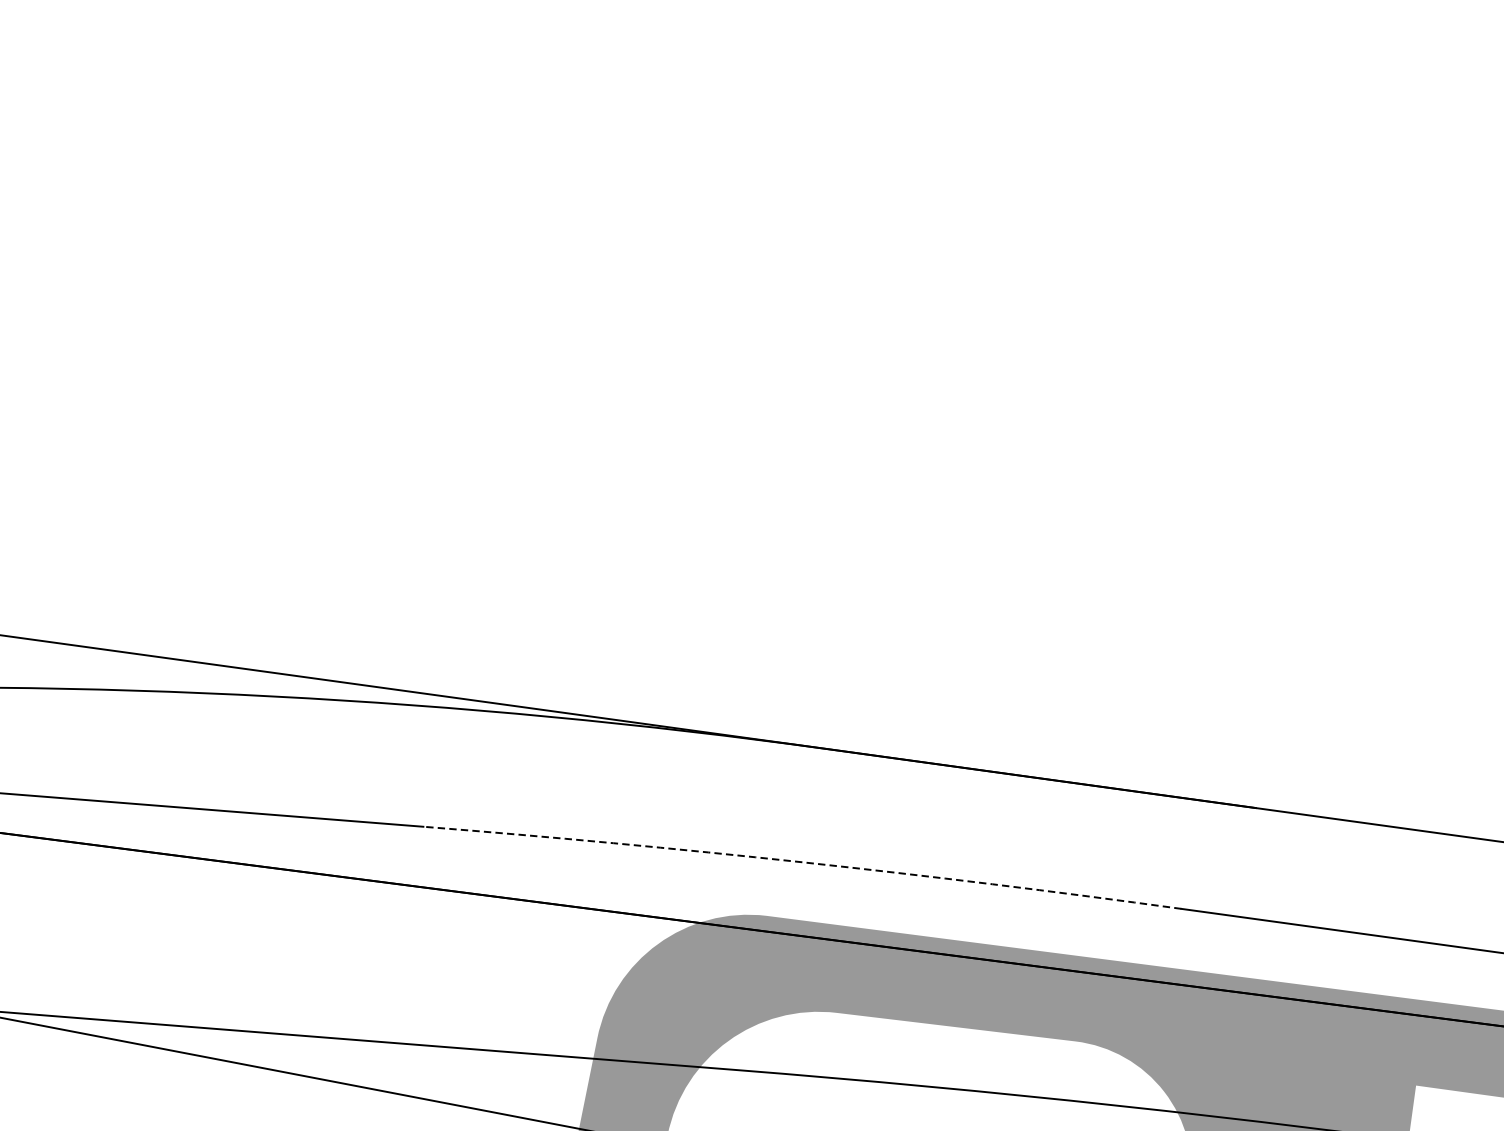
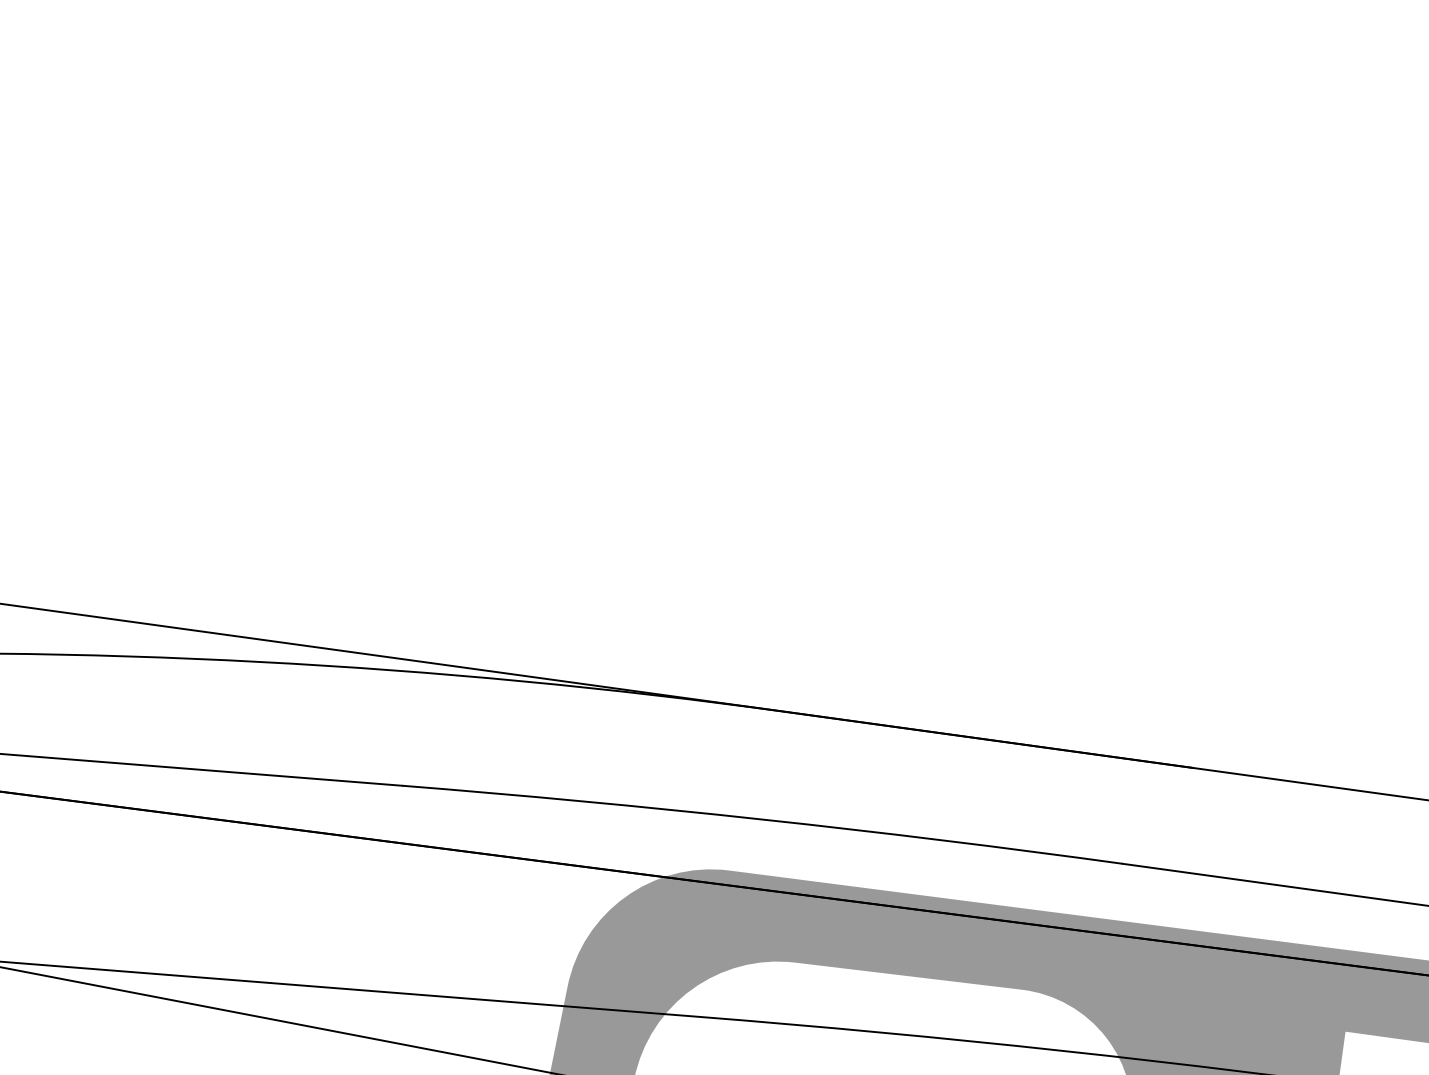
arc: (802, 862) -> (762, 819), dashed -> solid

